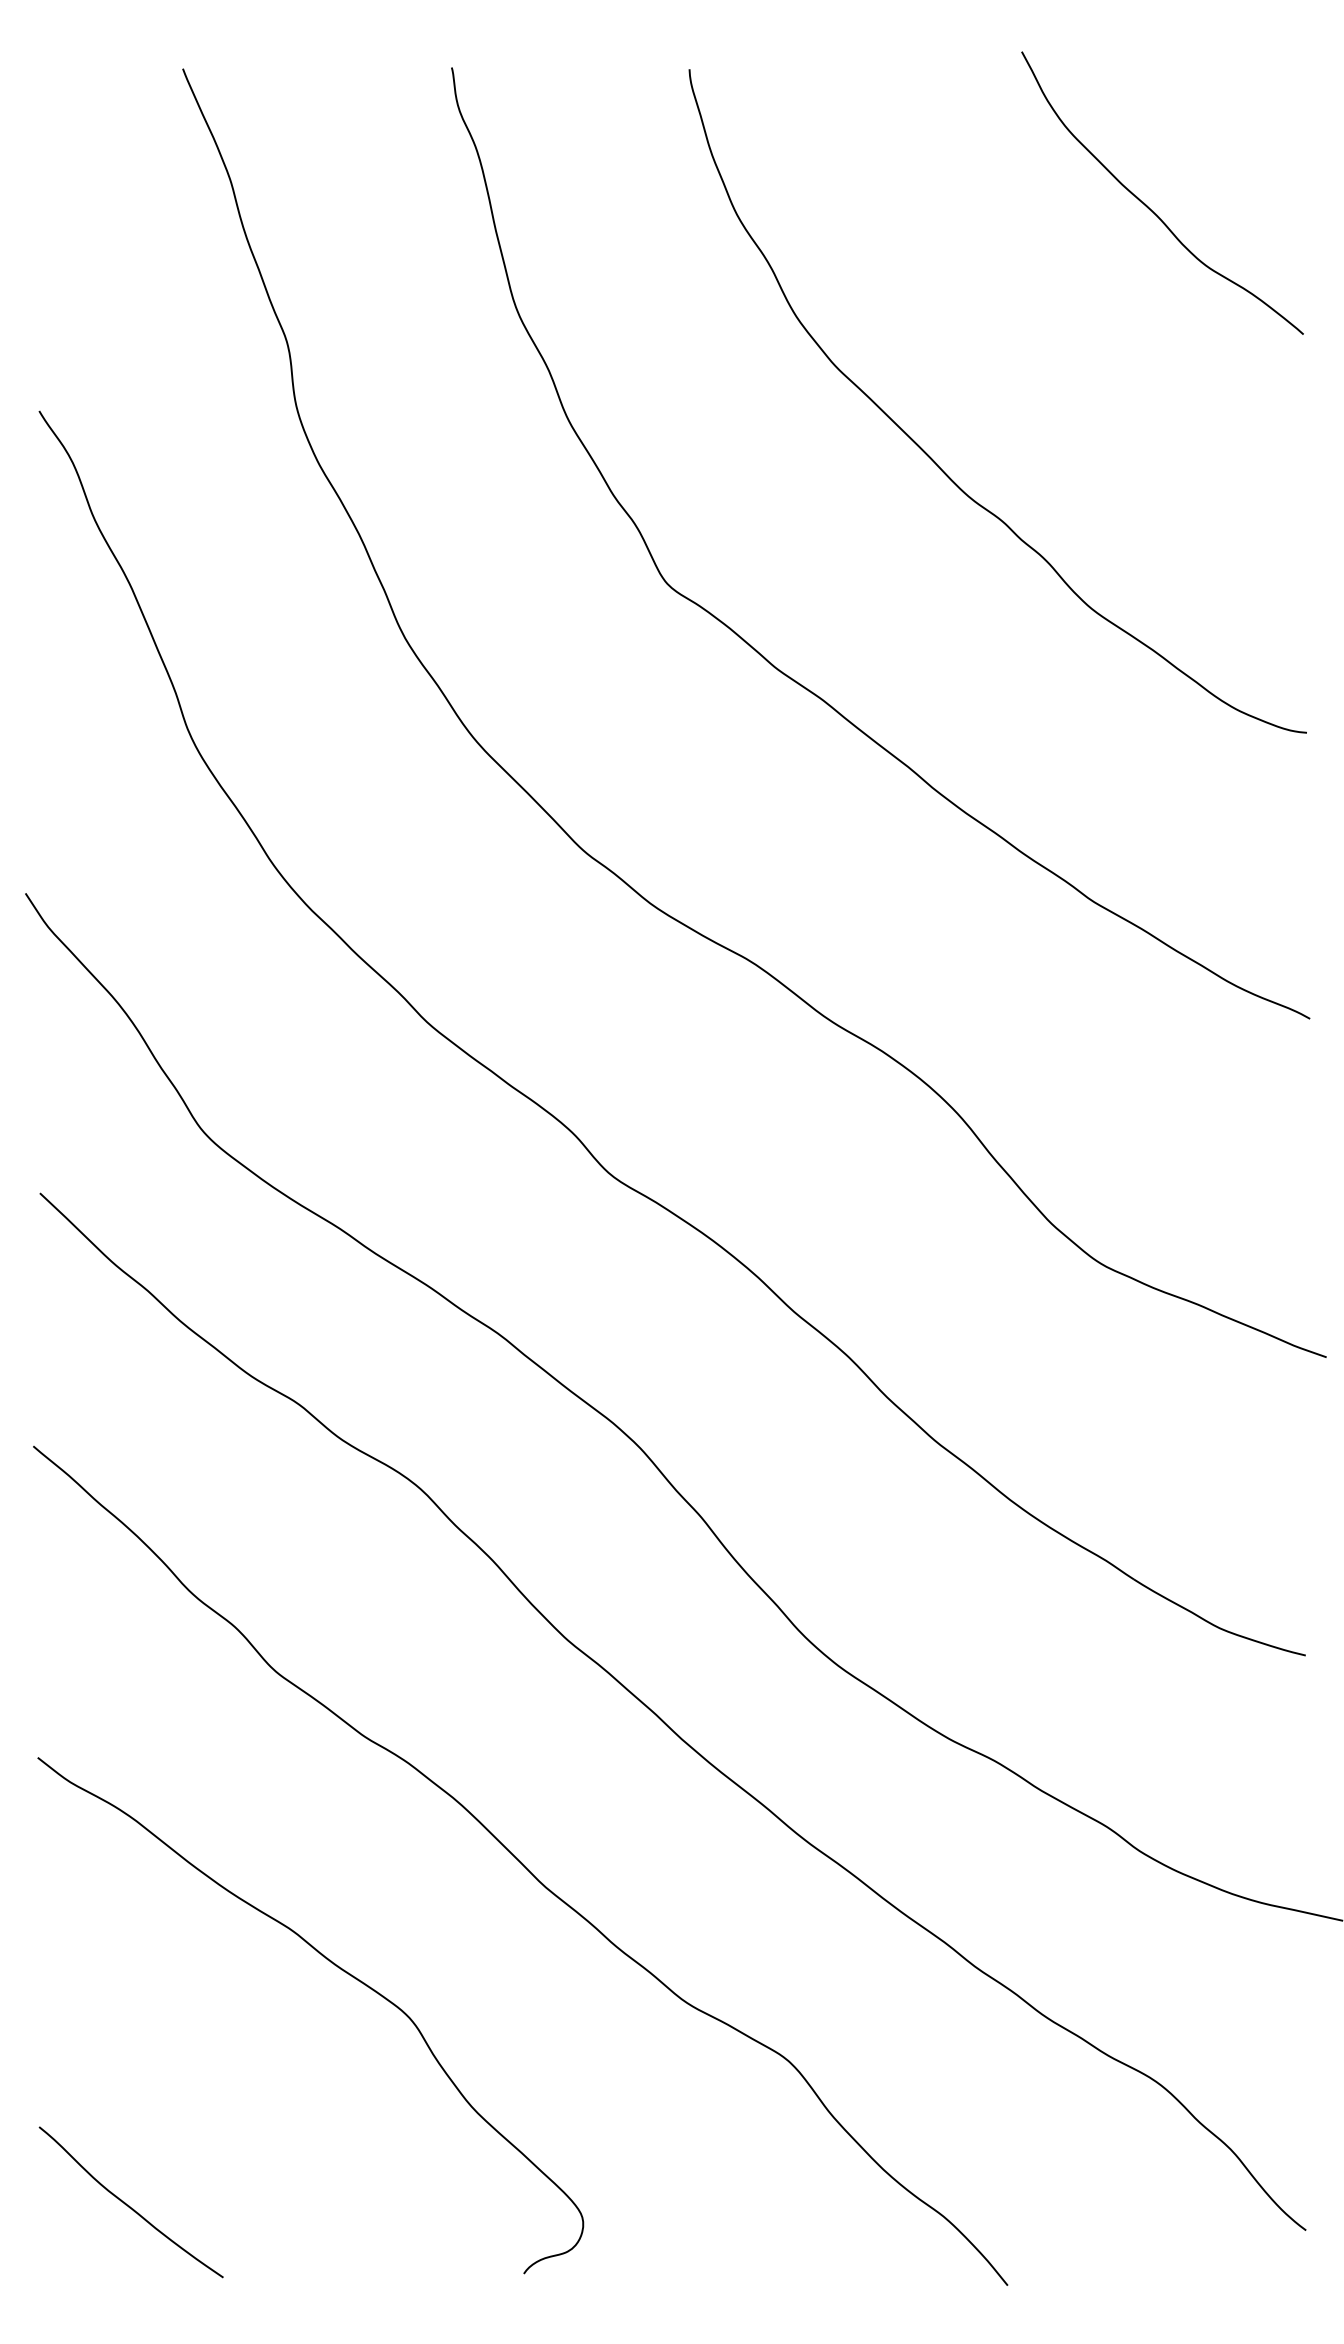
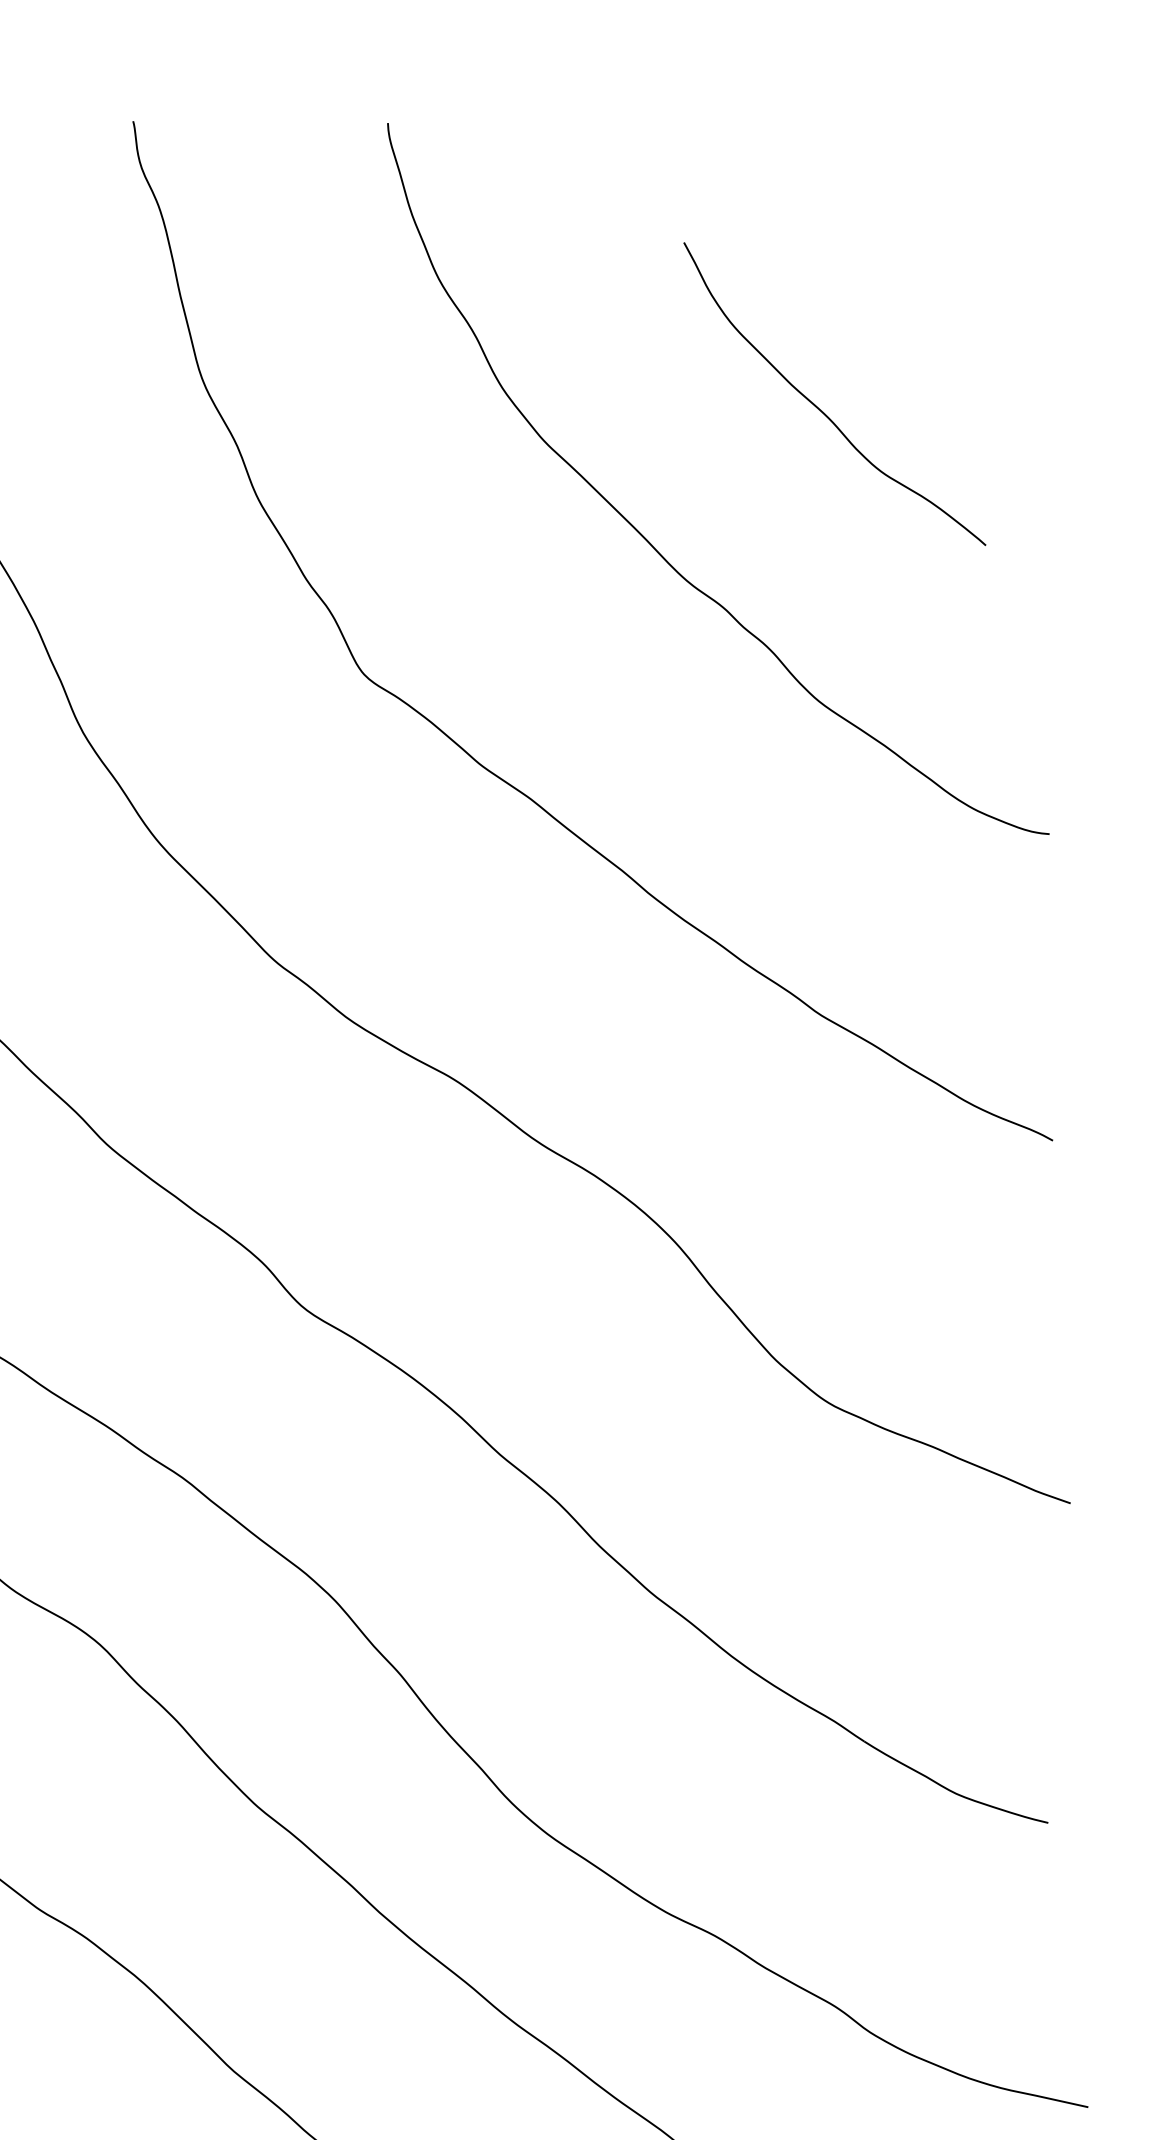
curve: (1148, 206) -> (819, 408), moved

